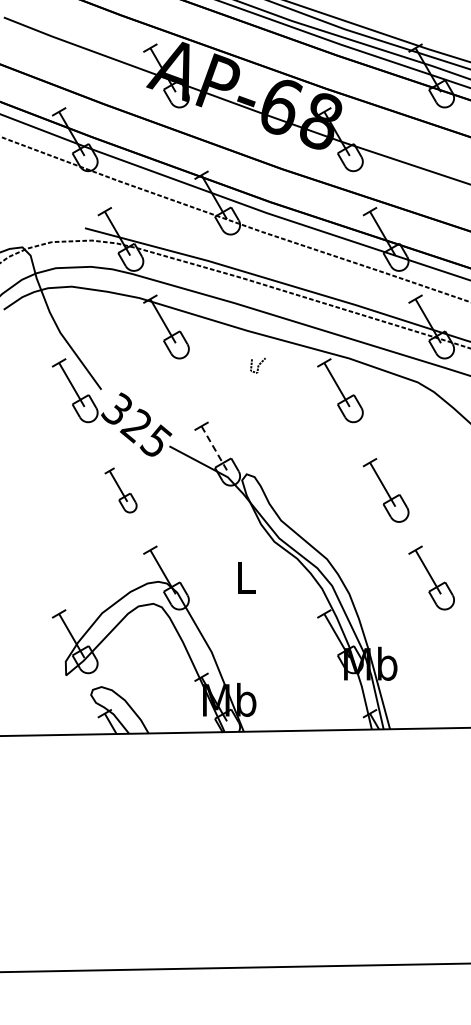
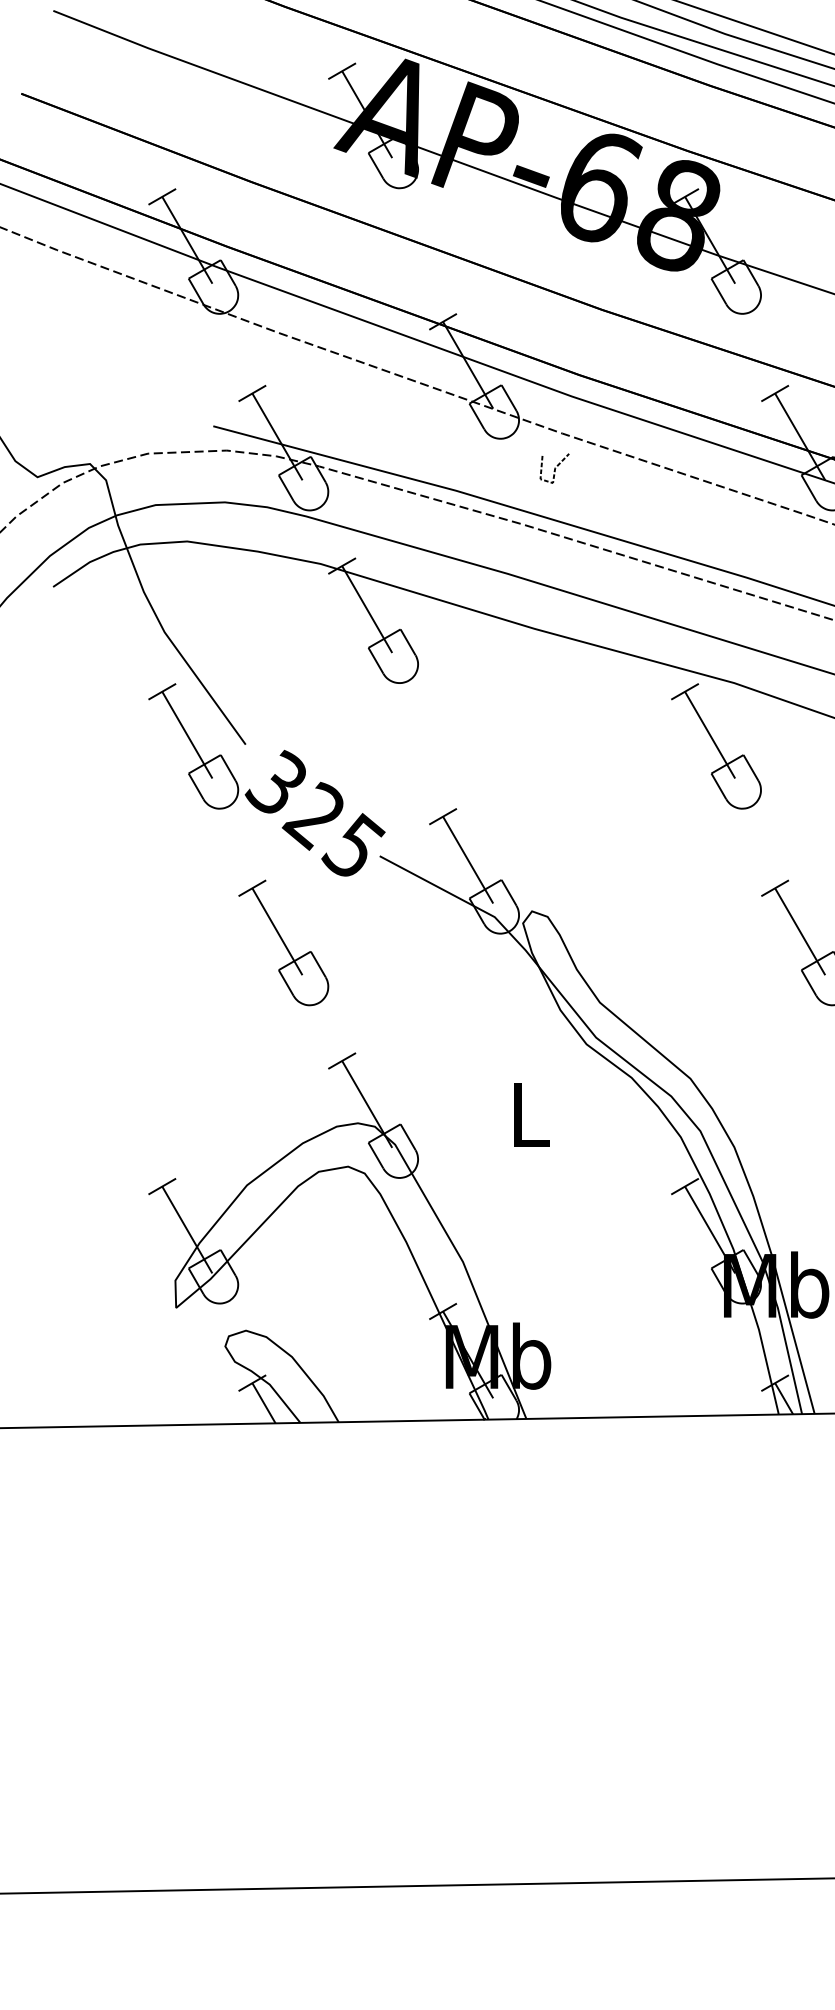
line: (257, 365) -> (553, 468), moved
line: (214, 448) -> (468, 860), dashed -> solid
part: (120, 490) -> (283, 943), size x1.43

